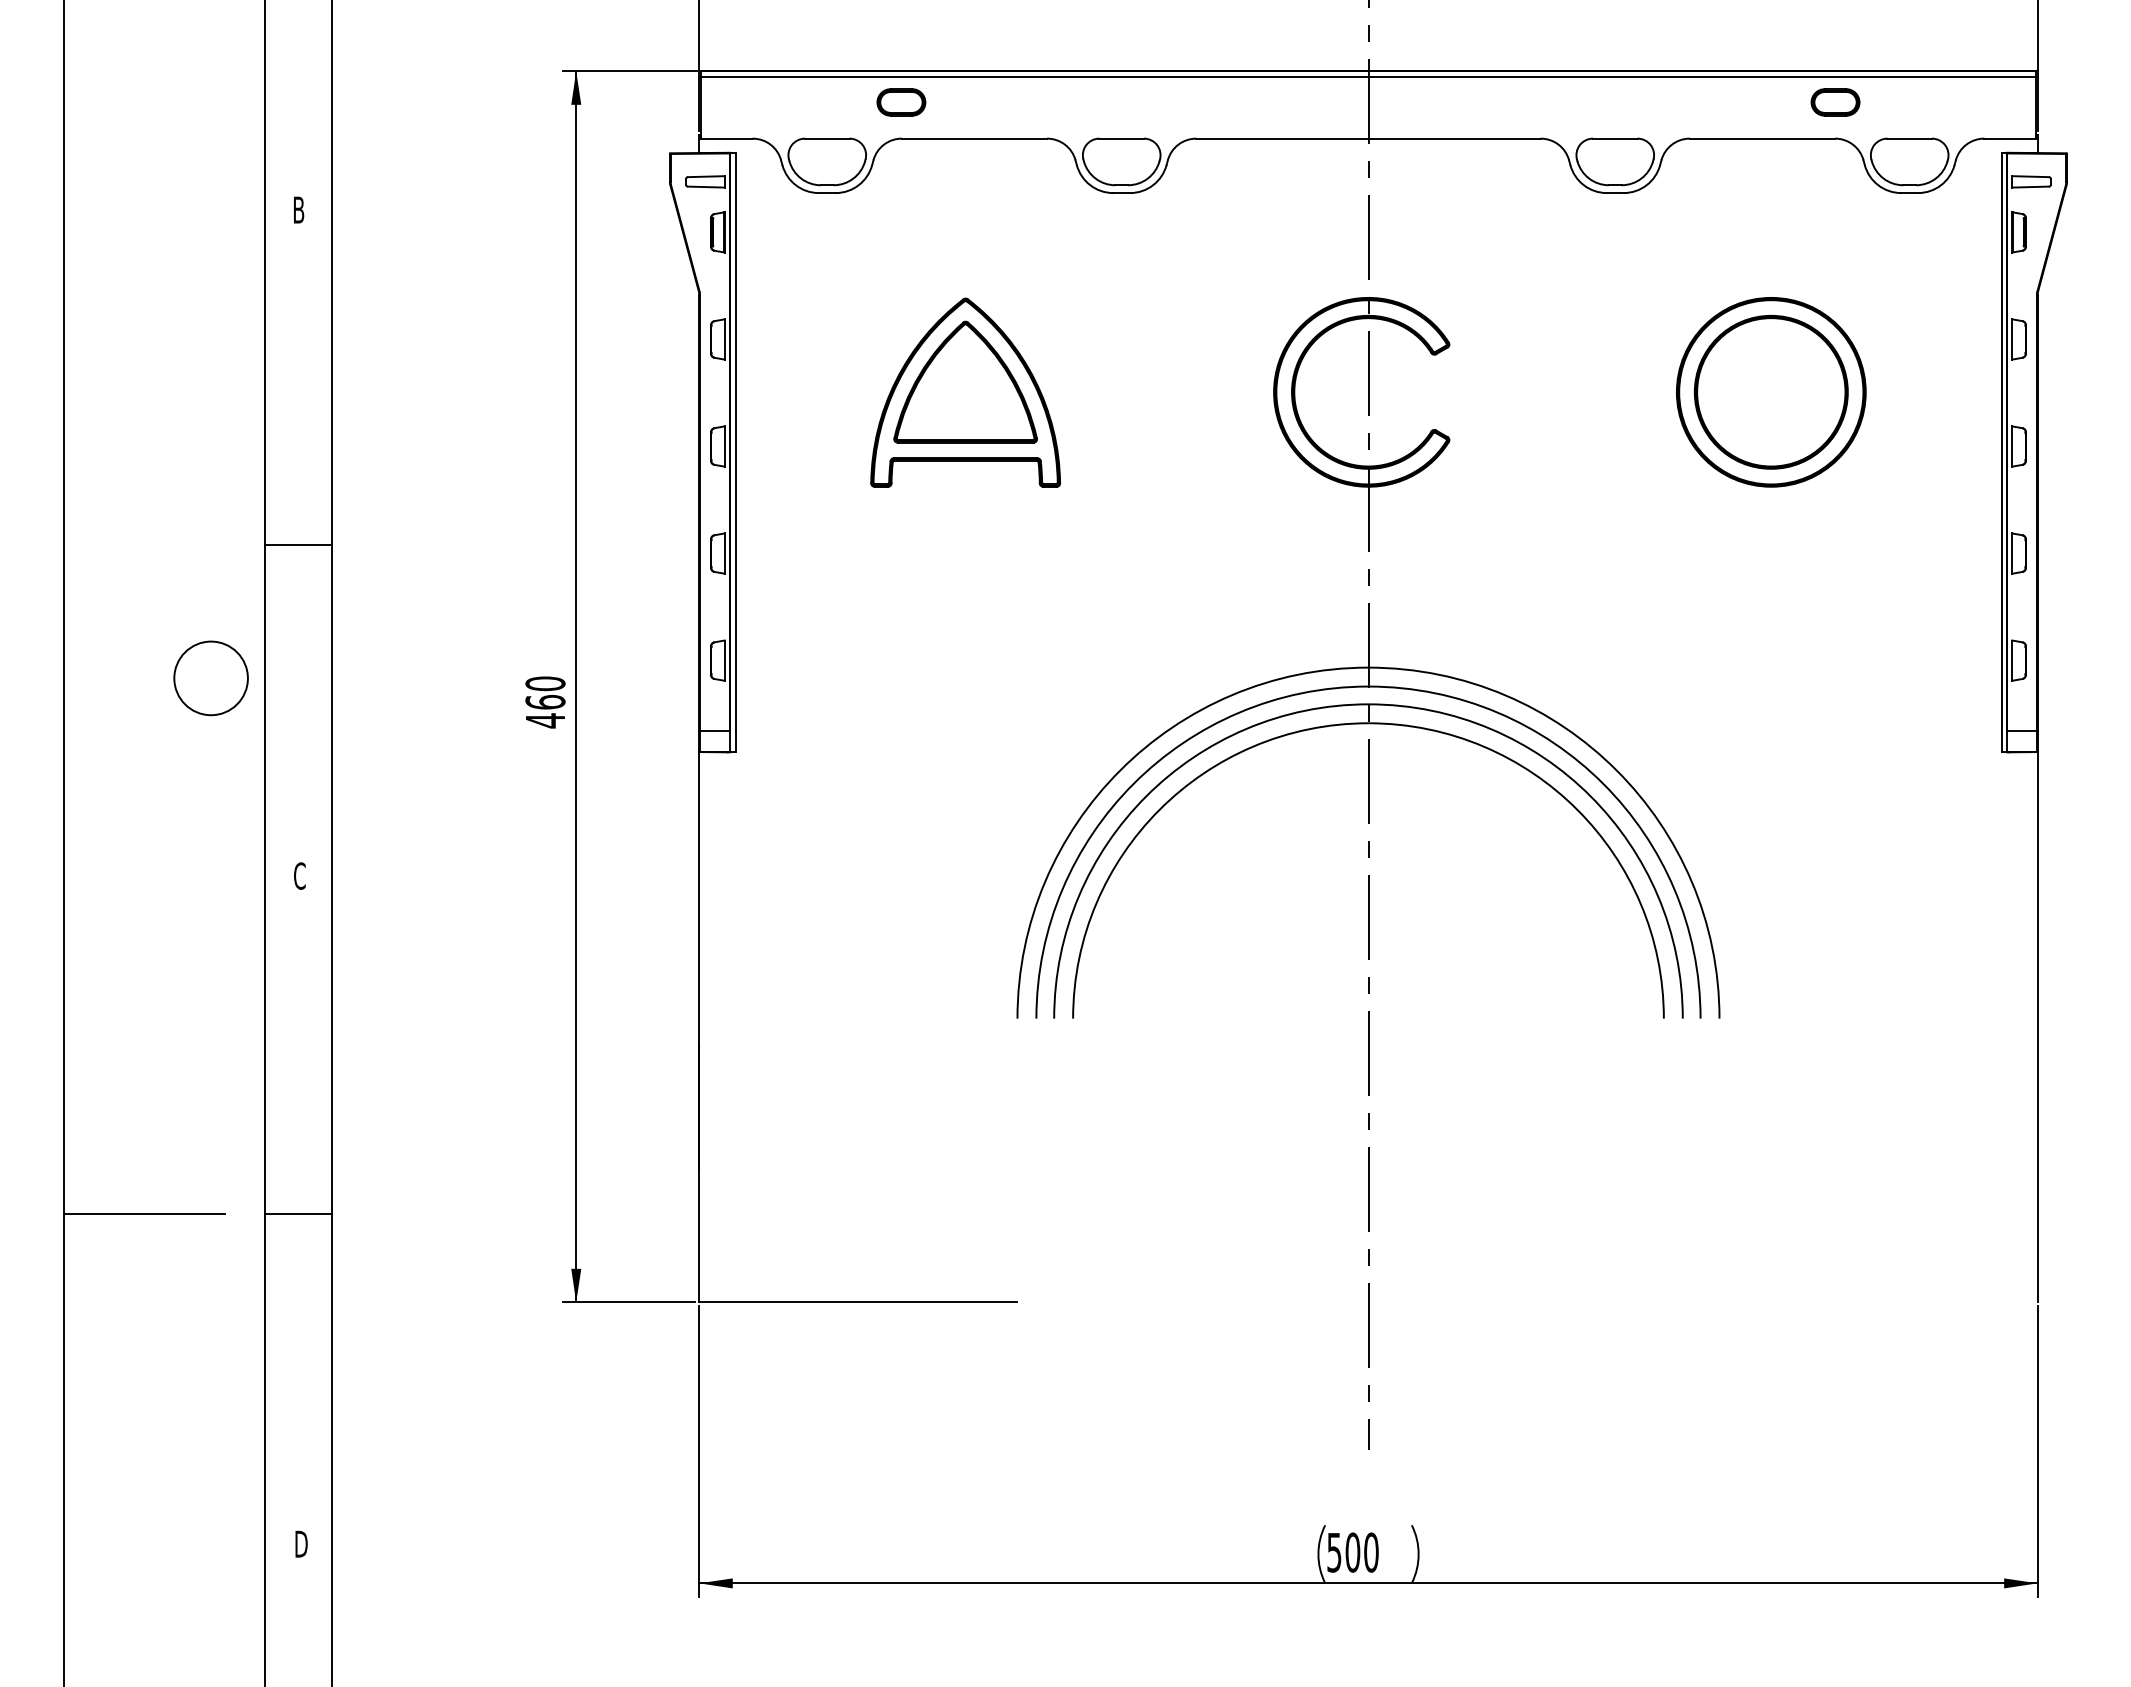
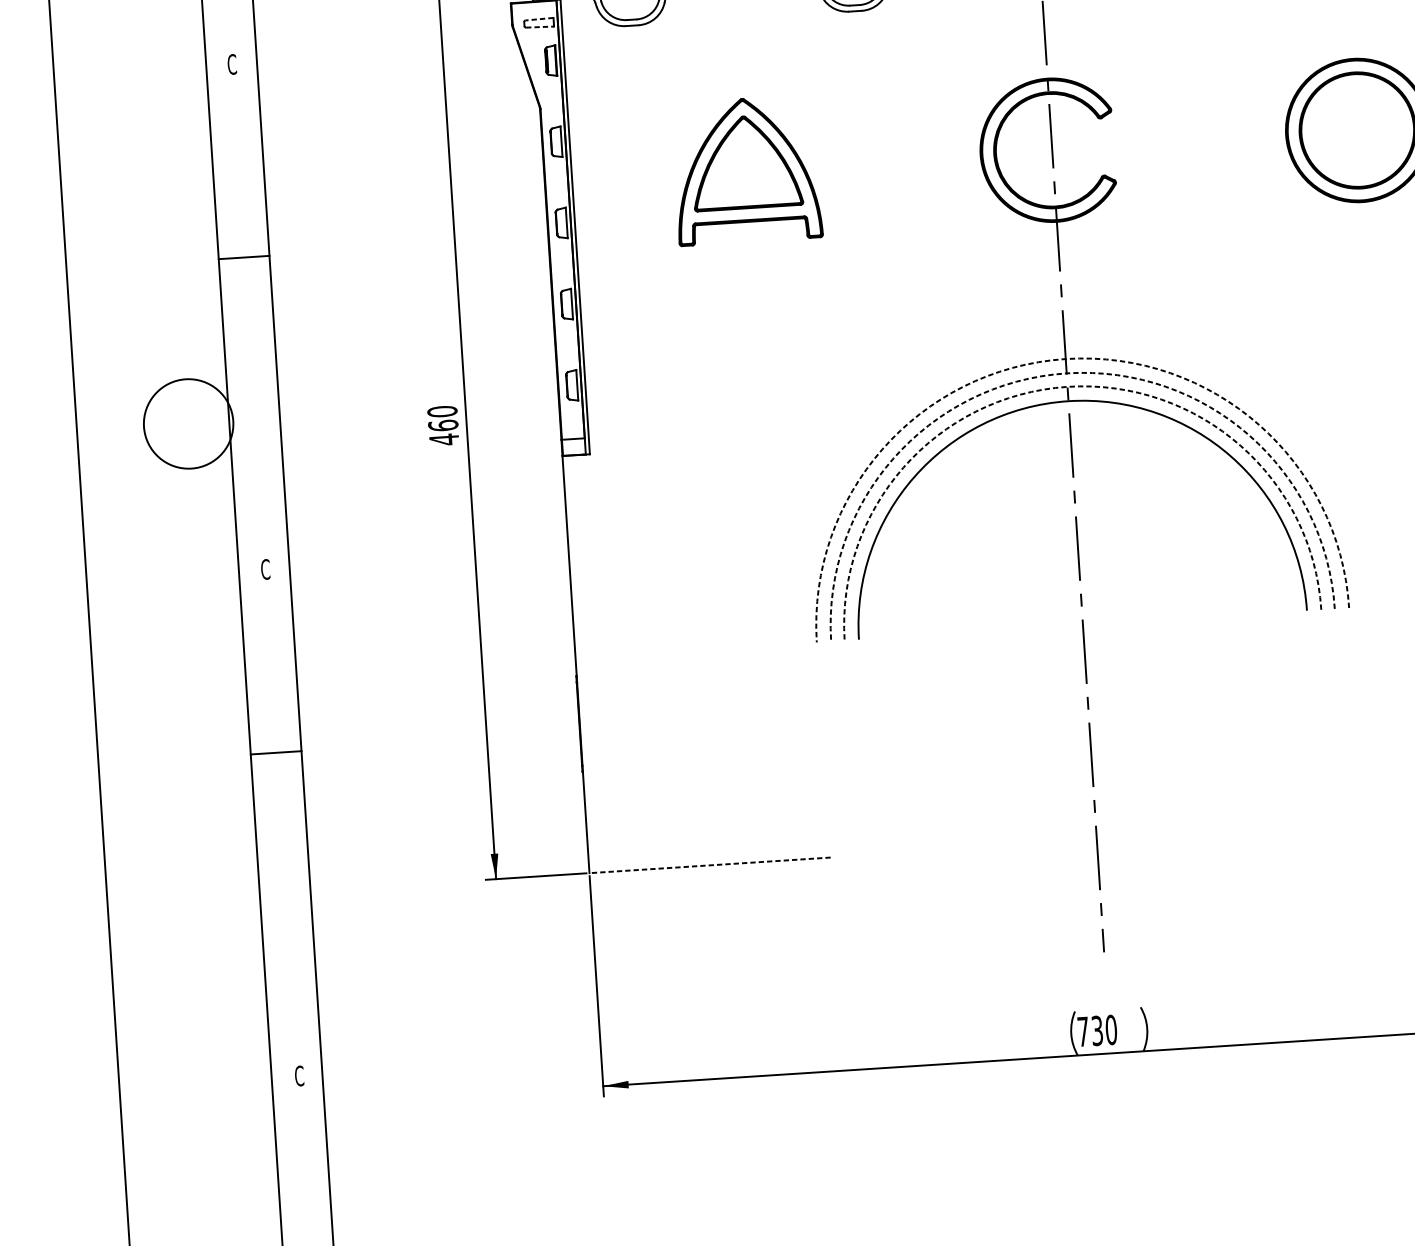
line: (705, 176) -> (538, 19), solid -> dashed
line: (706, 187) -> (540, 27), solid -> dashed
text: (298, 209) -> (231, 64), B -> C
line: (297, 544) -> (243, 257), moved
arc: (1368, 667) -> (1065, 358), solid -> dashed
circle: (210, 678) -> (188, 424), size x1.6
arc: (1368, 686) -> (1066, 373), solid -> dashed
arc: (1368, 704) -> (1067, 386), solid -> dashed
line: (143, 1213) -> (163, 833), removed
line: (297, 1213) -> (275, 752), moved
line: (857, 1302) -> (709, 865), solid -> dashed
text: (301, 1544) -> (299, 1076), D -> C
text: (1343, 1552) -> (1090, 1031), 500 -> 730

